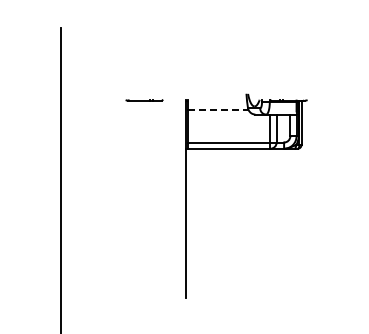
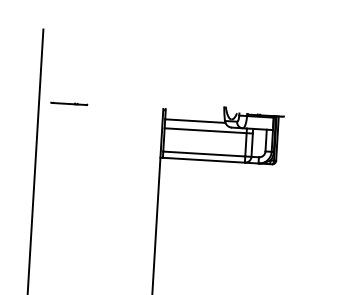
line: (144, 100) -> (69, 103), moved
line: (218, 110) -> (195, 121), dashed -> solid
line: (232, 119) -> (208, 131), added

